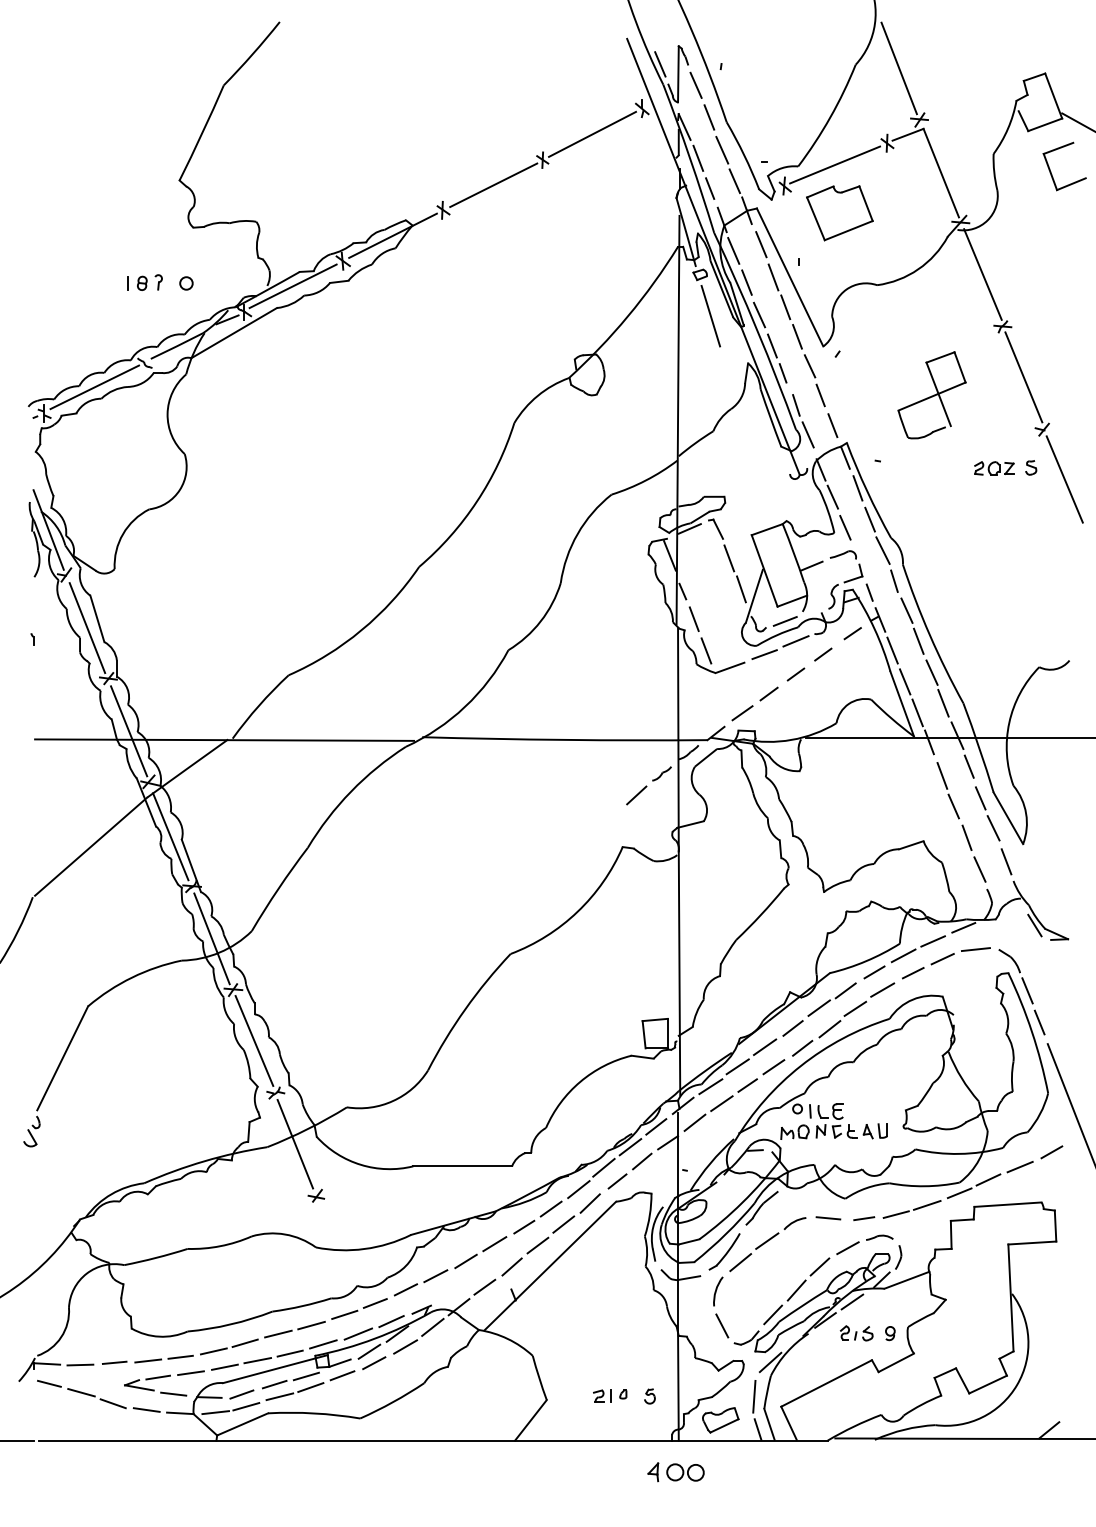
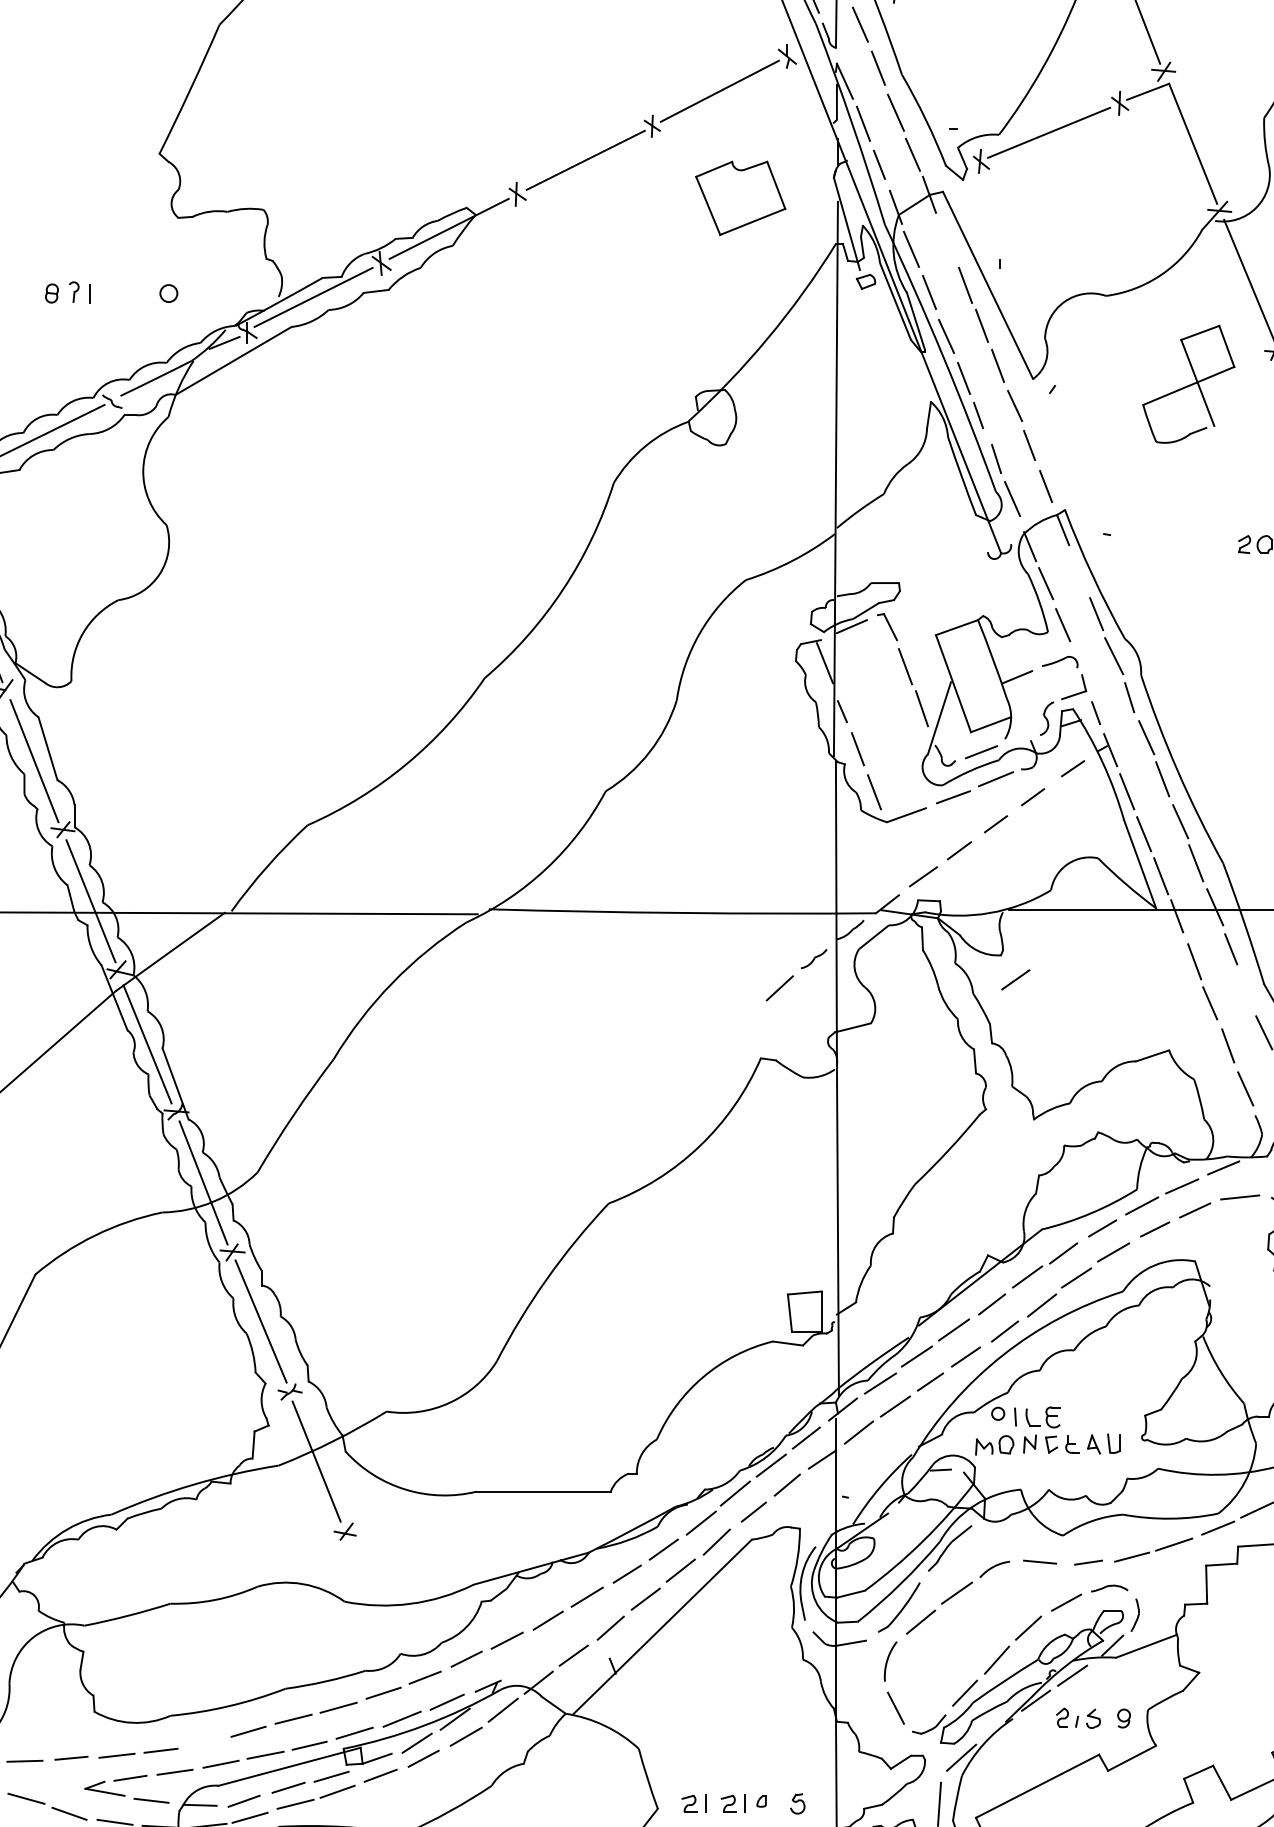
part: (839, 213) -> (740, 198), moved
line: (761, 244) -> (949, 240), removed
part: (149, 282) -> (61, 292), moved
line: (710, 315) -> (879, 337), removed
part: (931, 395) -> (1188, 384), moved
line: (857, 488) -> (1079, 571), removed
line: (810, 789) -> (1015, 980), added
line: (980, 798) -> (1246, 992), removed
line: (213, 1351) -> (205, 1742), removed
part: (573, 1395) -> (694, 1802), added

